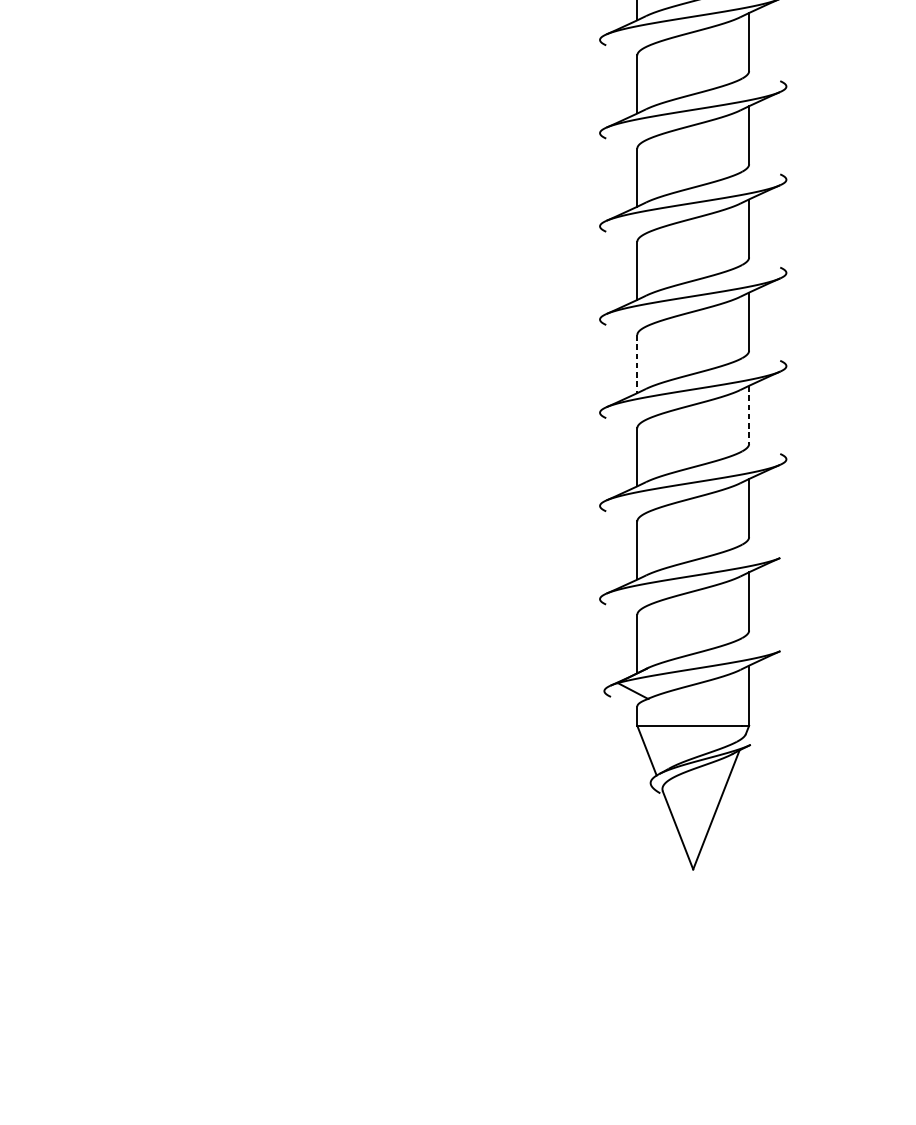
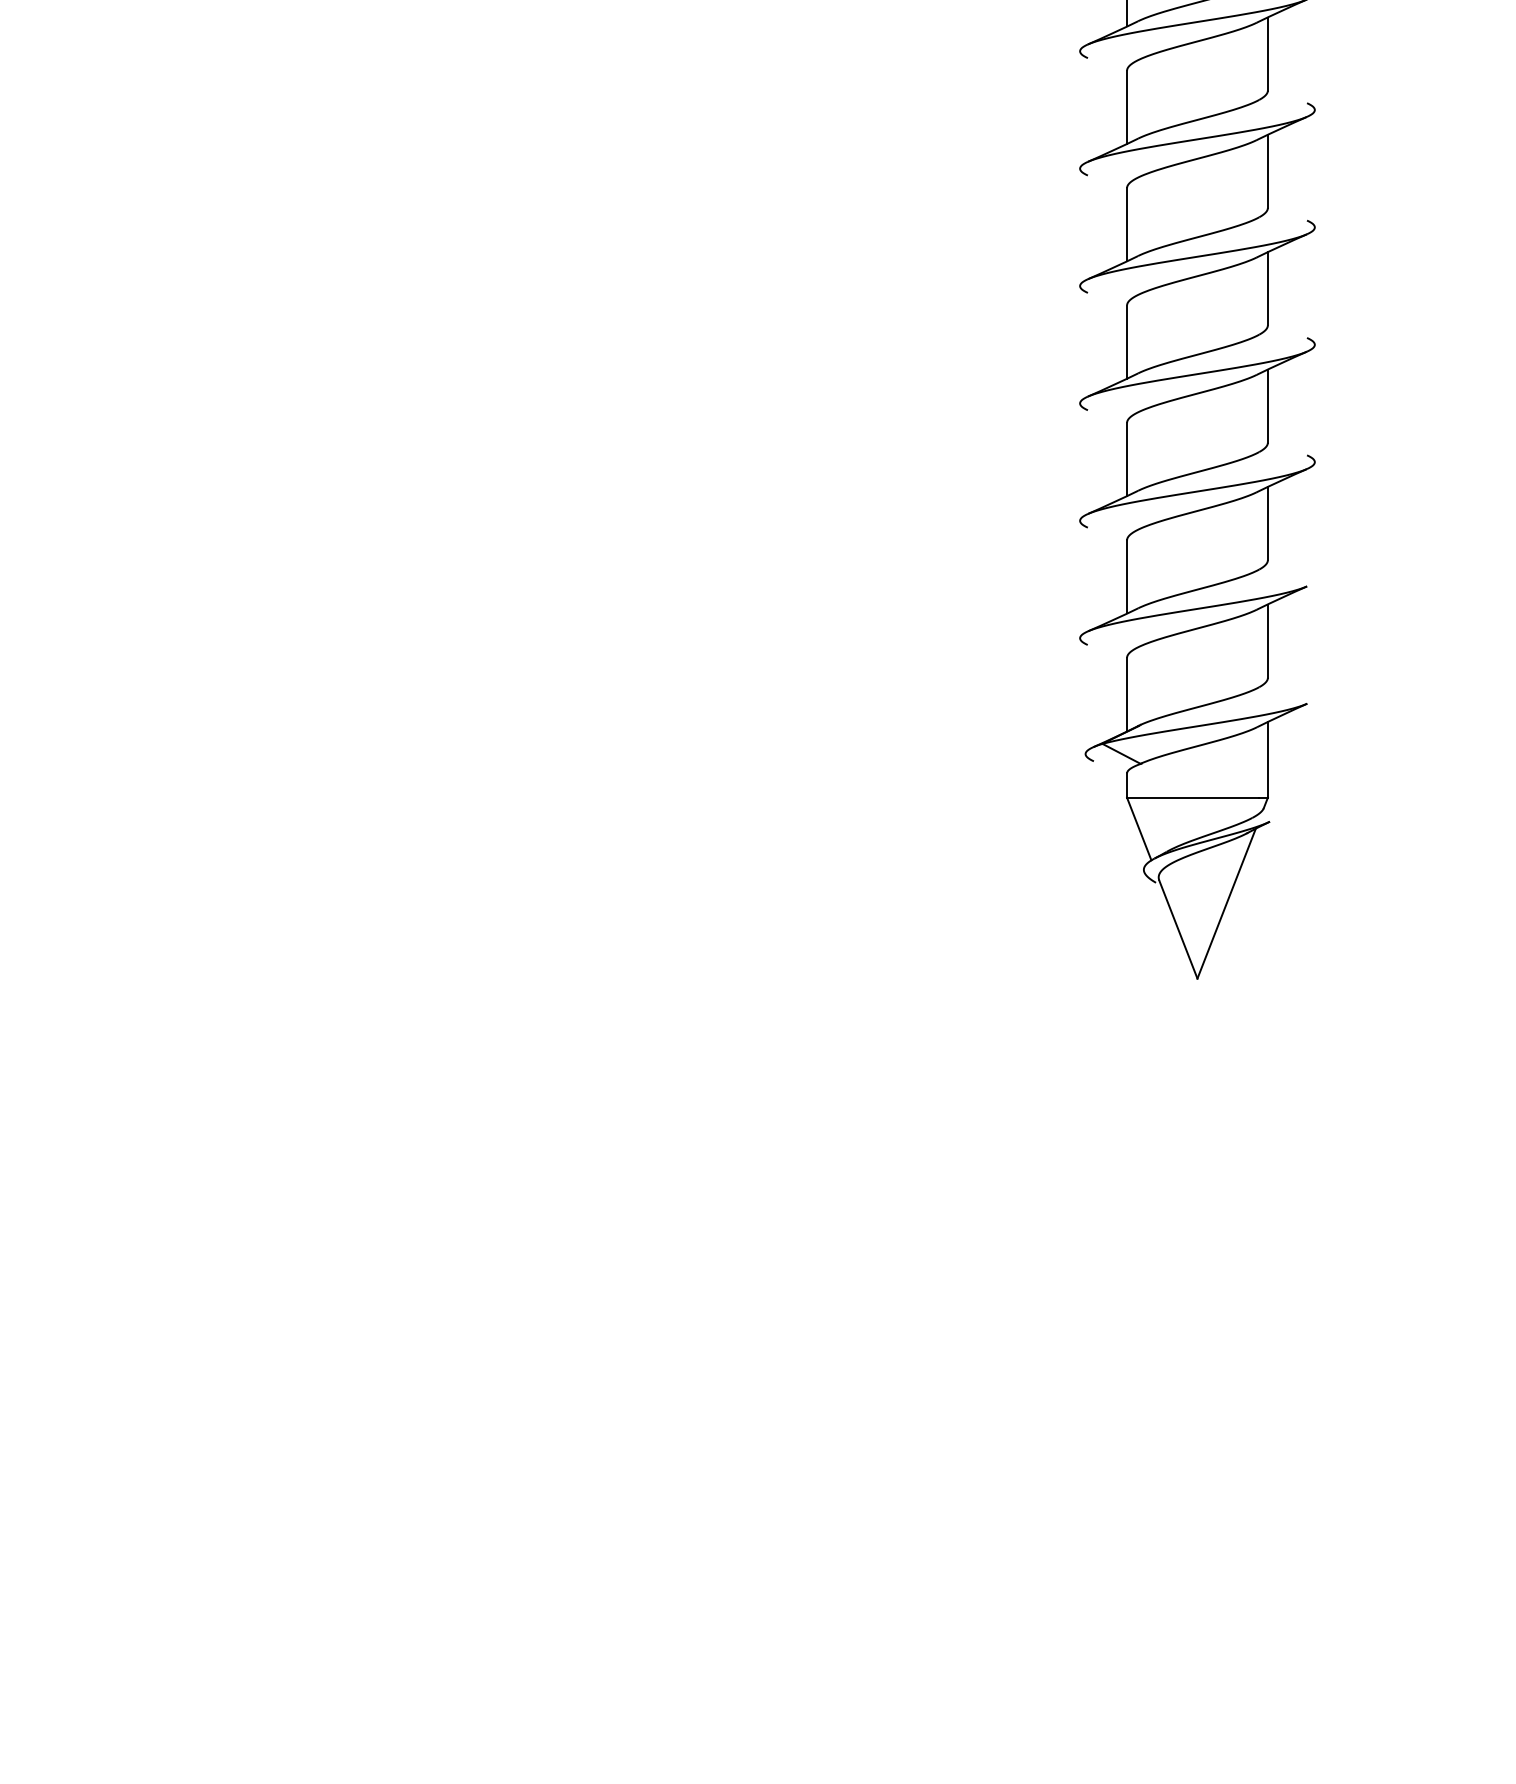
line: (637, 364) -> (1127, 342), dashed -> solid
line: (748, 415) -> (1267, 406), dashed -> solid

